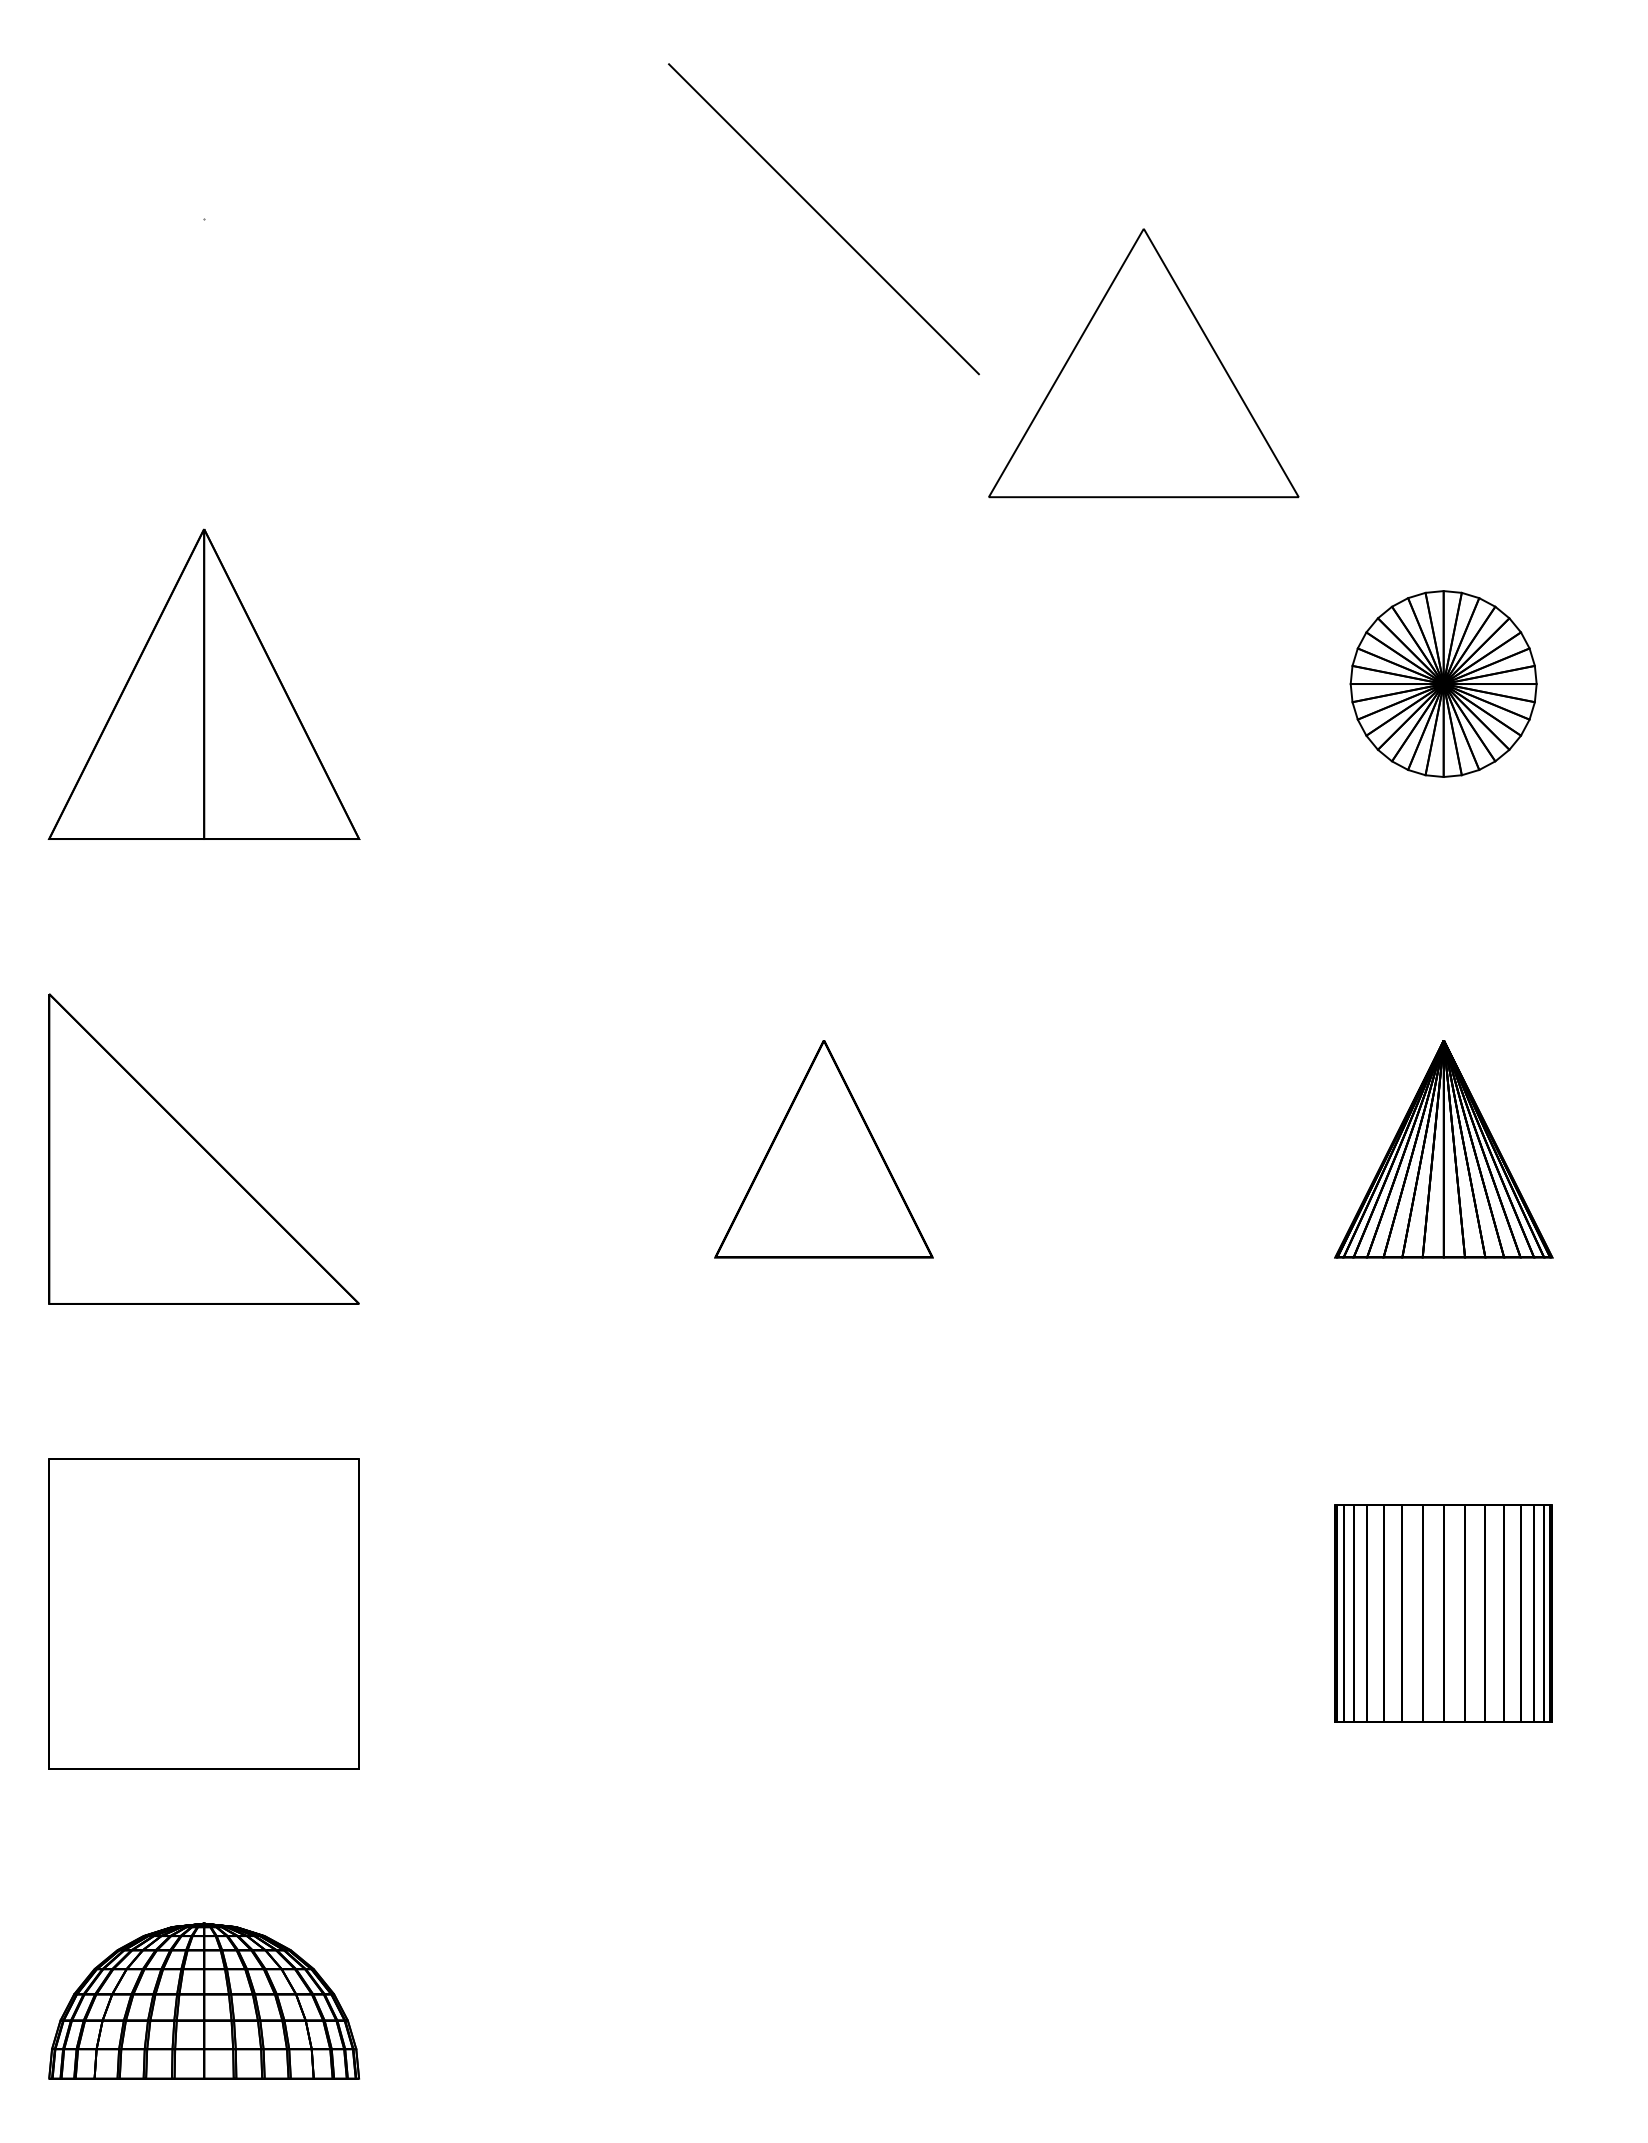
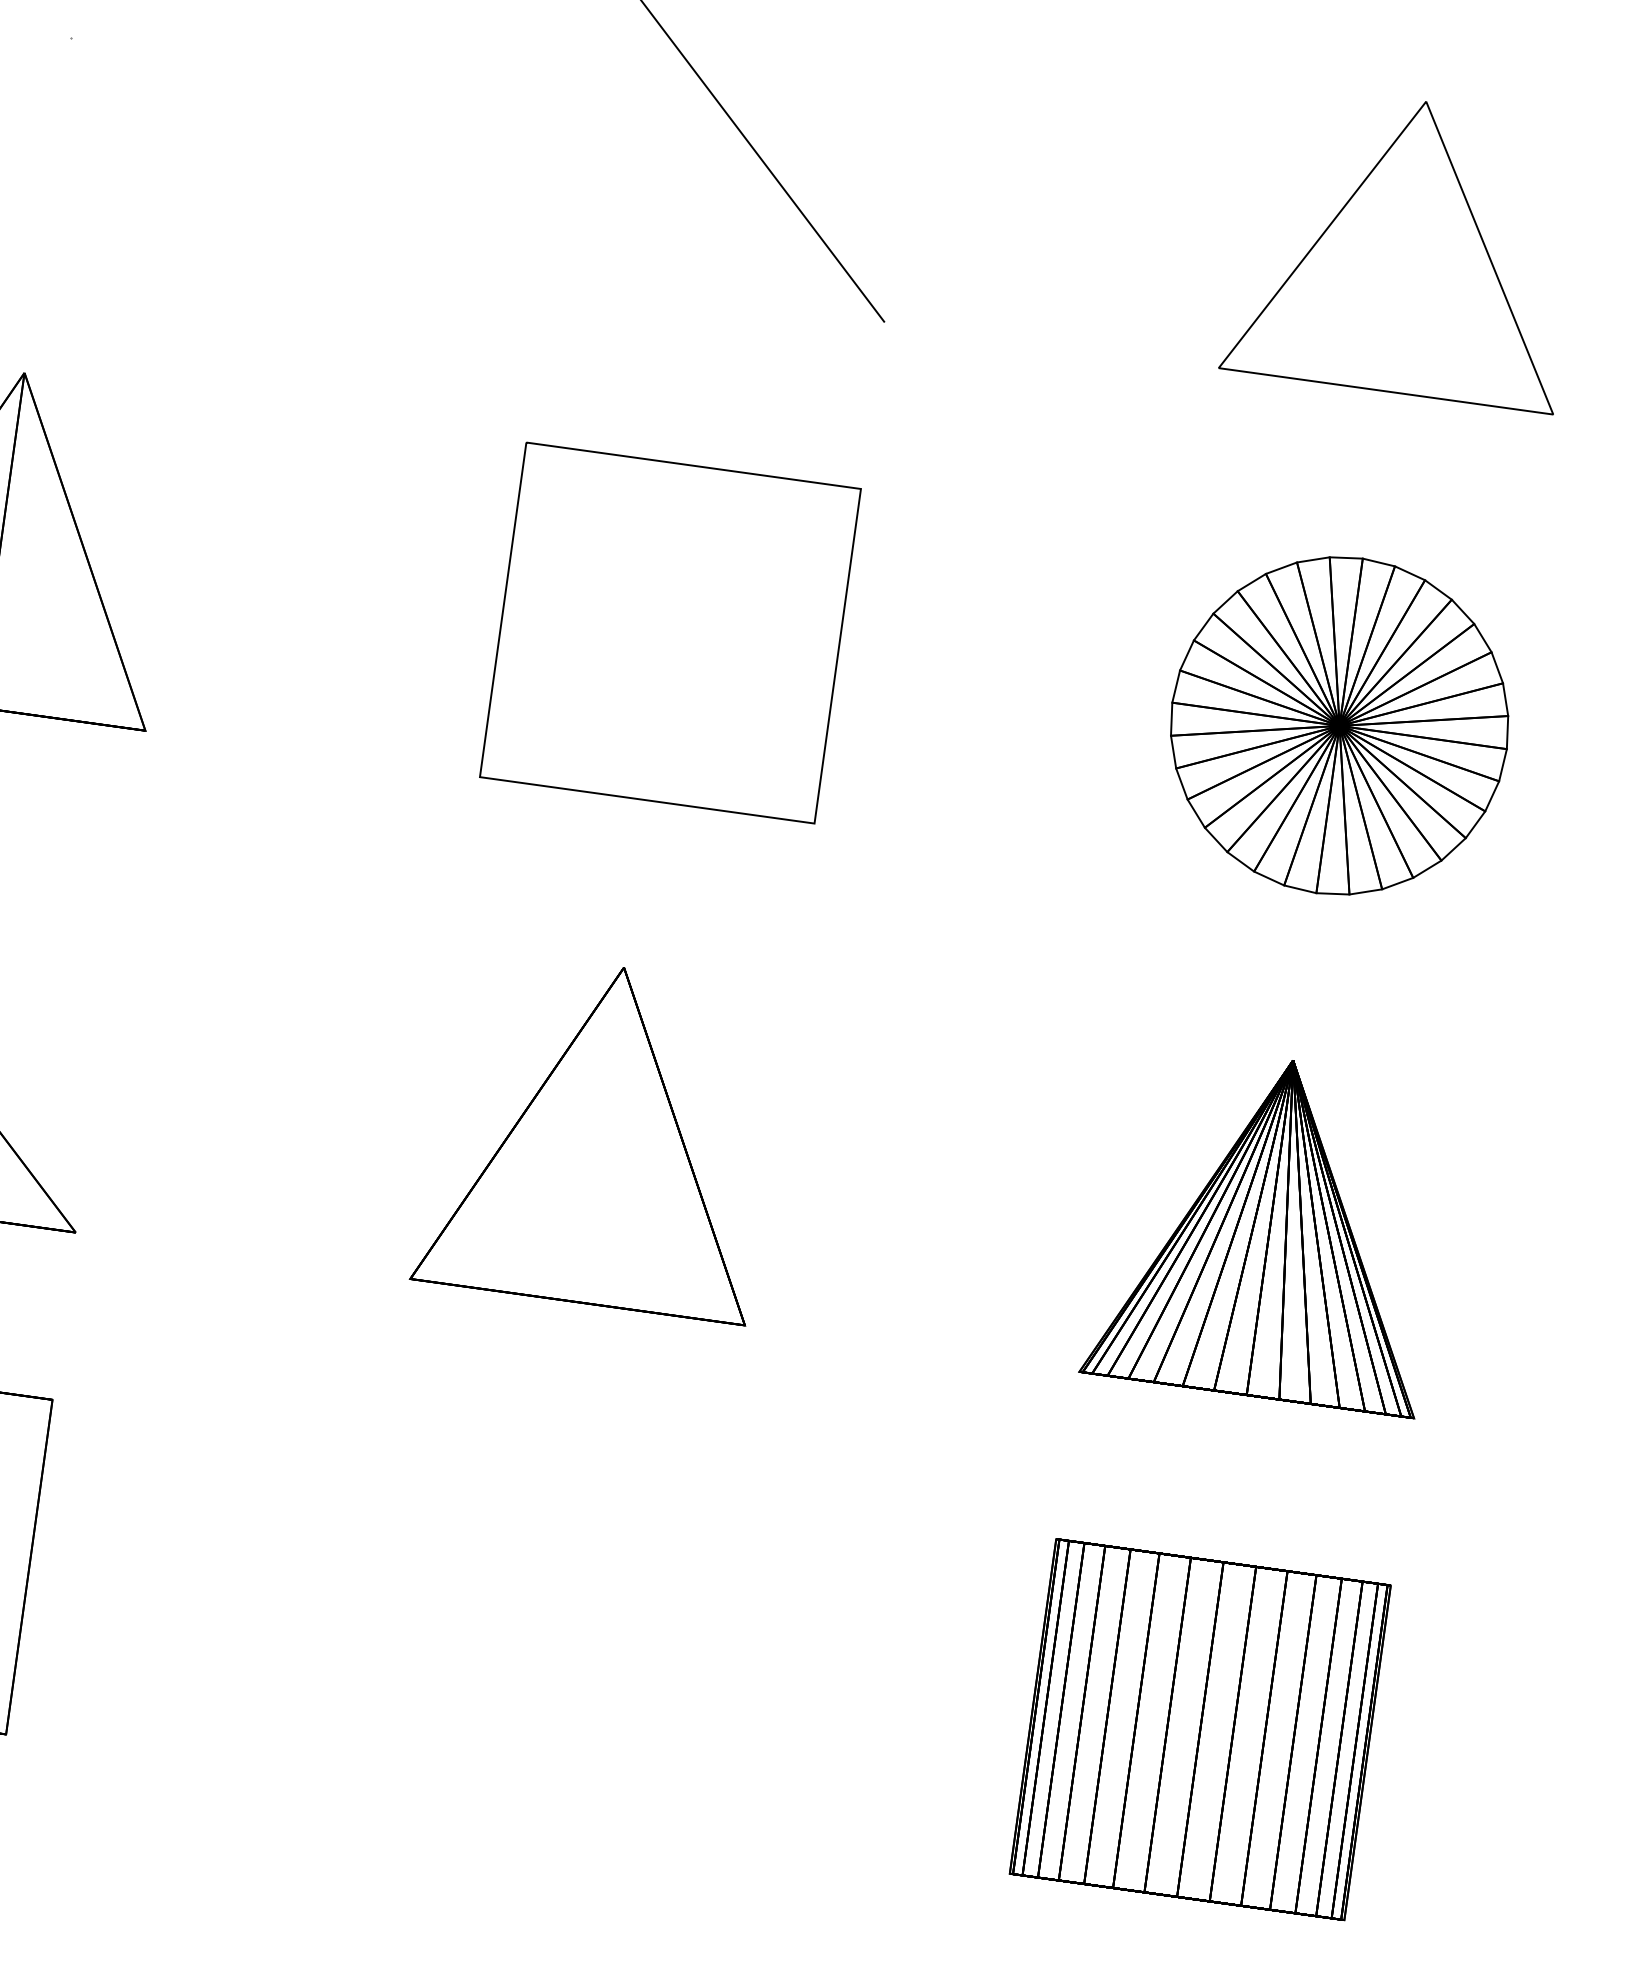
part: (1143, 363) -> (1405, 246), moved
part: (823, 683) -> (670, 632), added
part: (1443, 683) -> (1339, 725), size x1.67
part: (823, 1148) -> (600, 1134), size x1.43
part: (1443, 1148) -> (1269, 1227), size x1.43
part: (1443, 1613) -> (1200, 1729), size x1.43

